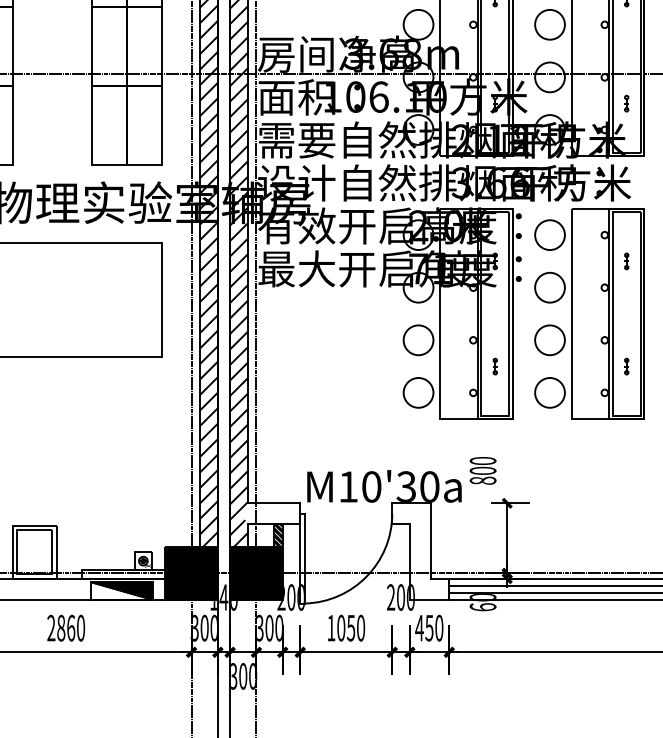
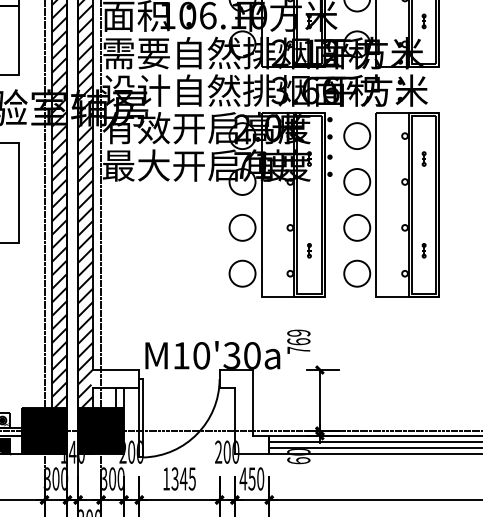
text: (482, 470) -> (298, 341), 800 -> 769
hatch: (277, 535) -> (119, 398), removed
text: (351, 627) -> (184, 478), 1050 -> 1345

